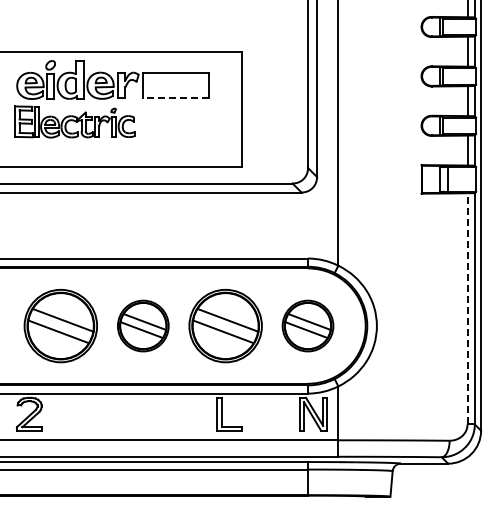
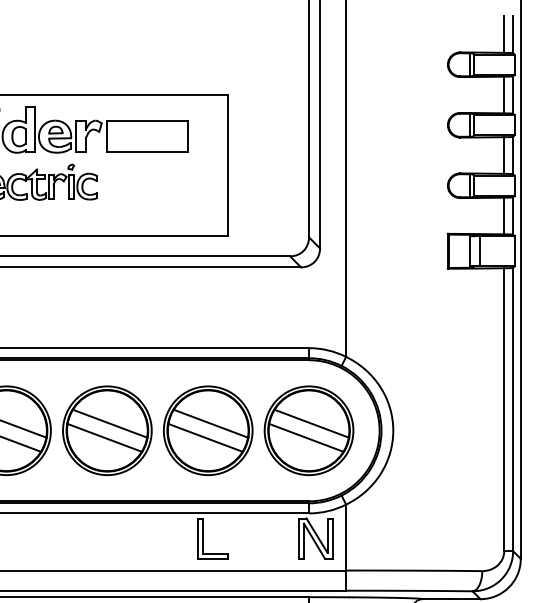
line: (176, 98) -> (148, 152), dashed -> solid
line: (467, 308) -> (504, 409), dashed -> solid
part: (143, 325) -> (107, 430), size x1.43
part: (307, 325) -> (308, 430), size x1.43

